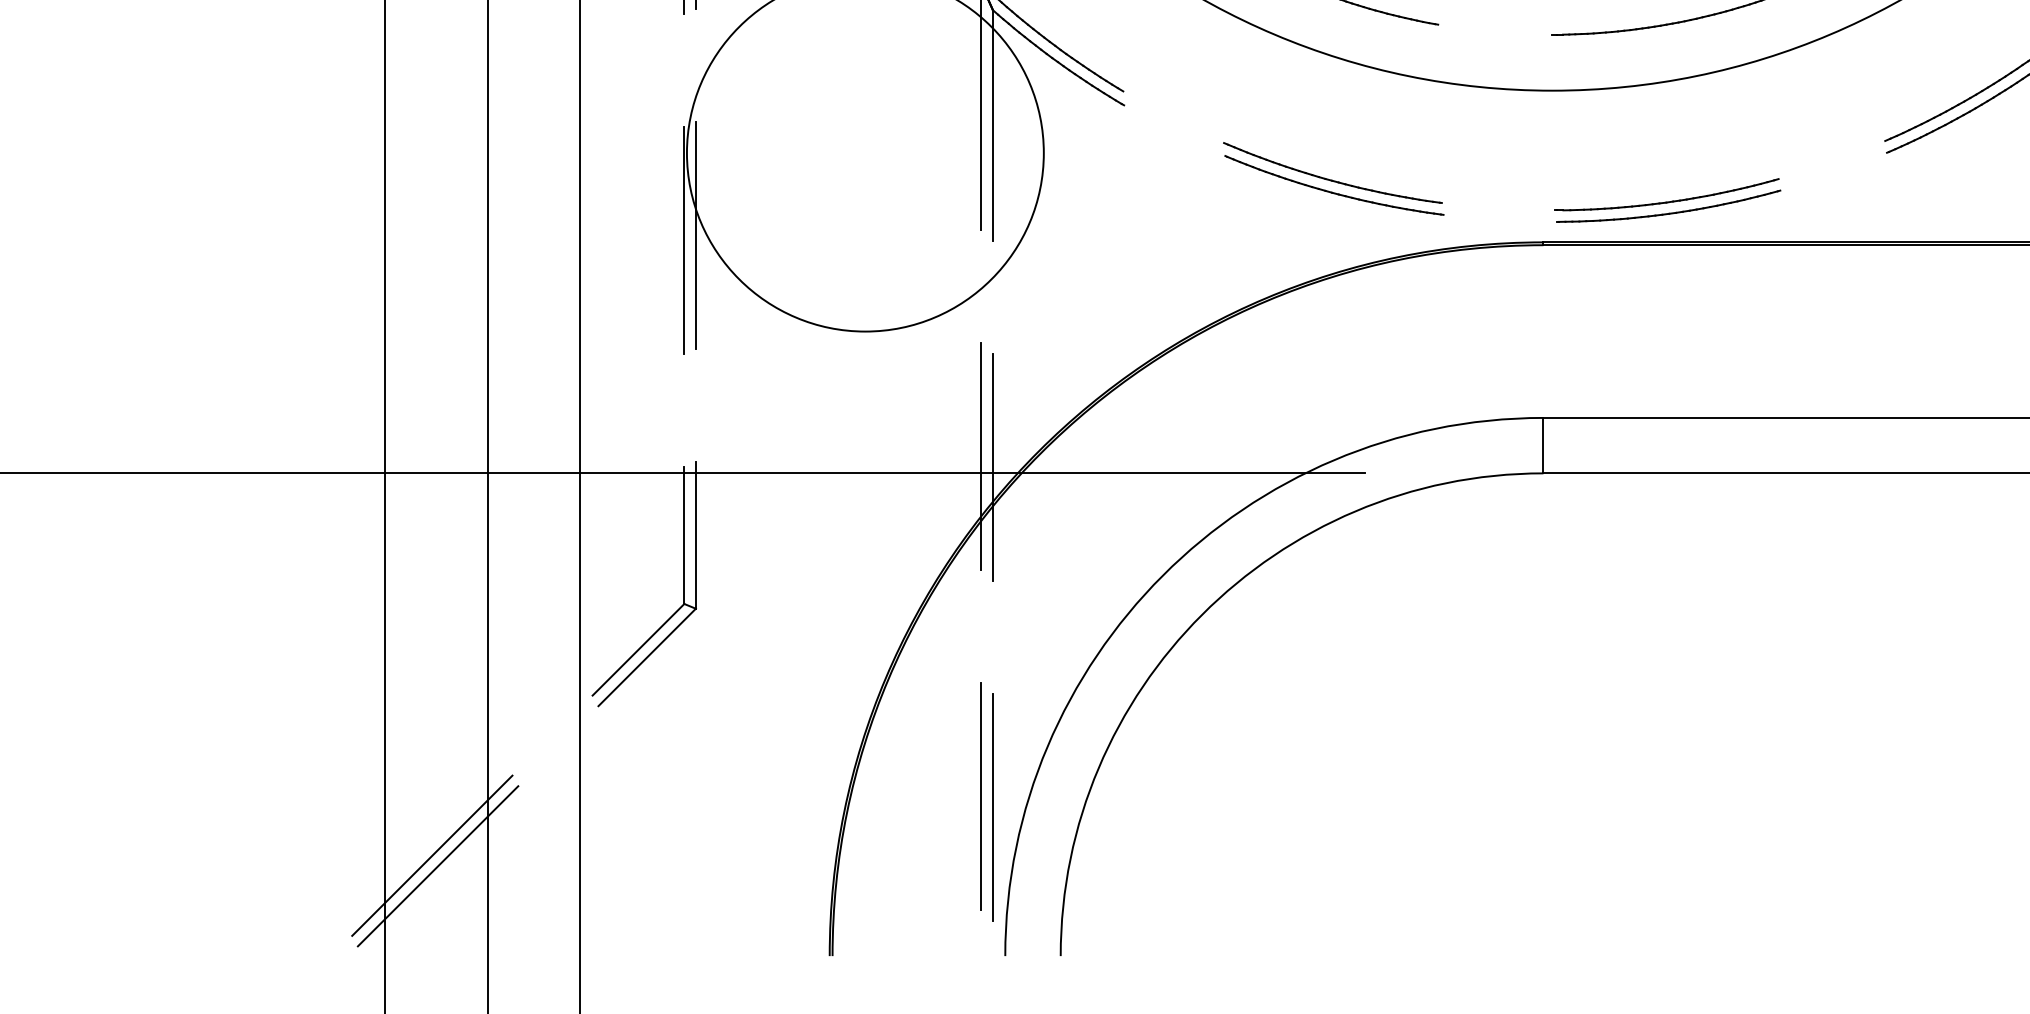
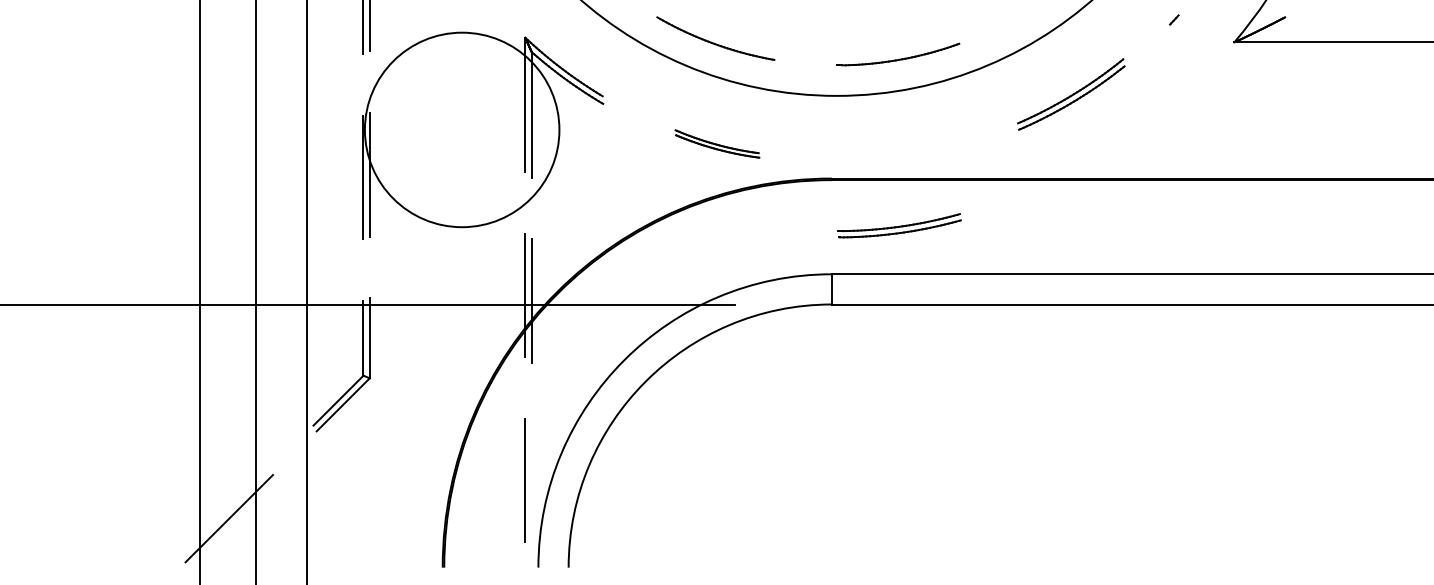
part: (1333, 178) -> (717, 143), size x0.7
part: (1667, 200) -> (899, 225), moved
line: (992, 807) -> (531, 486), removed
line: (431, 854) -> (225, 512), removed

